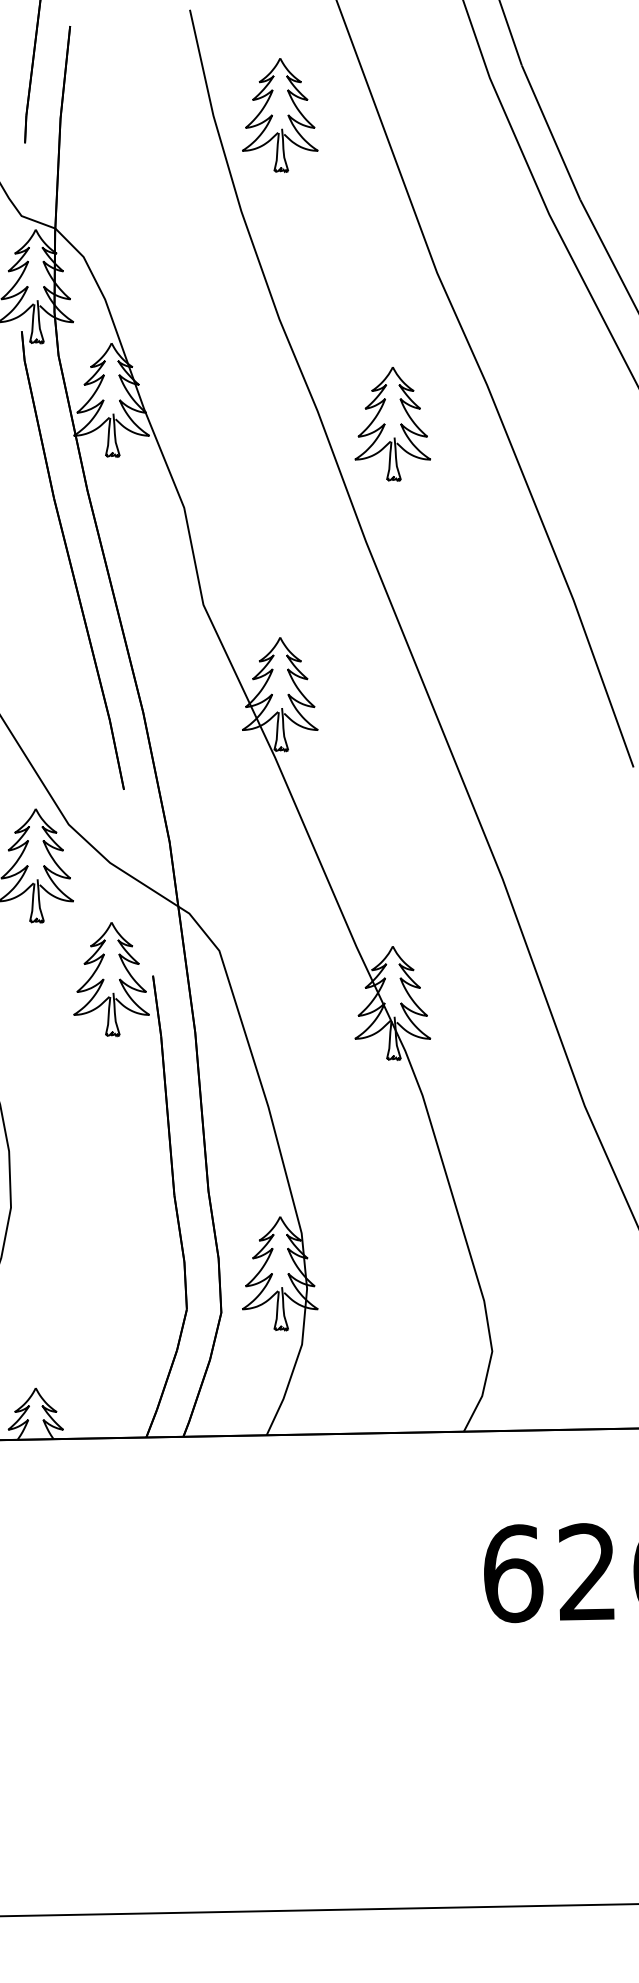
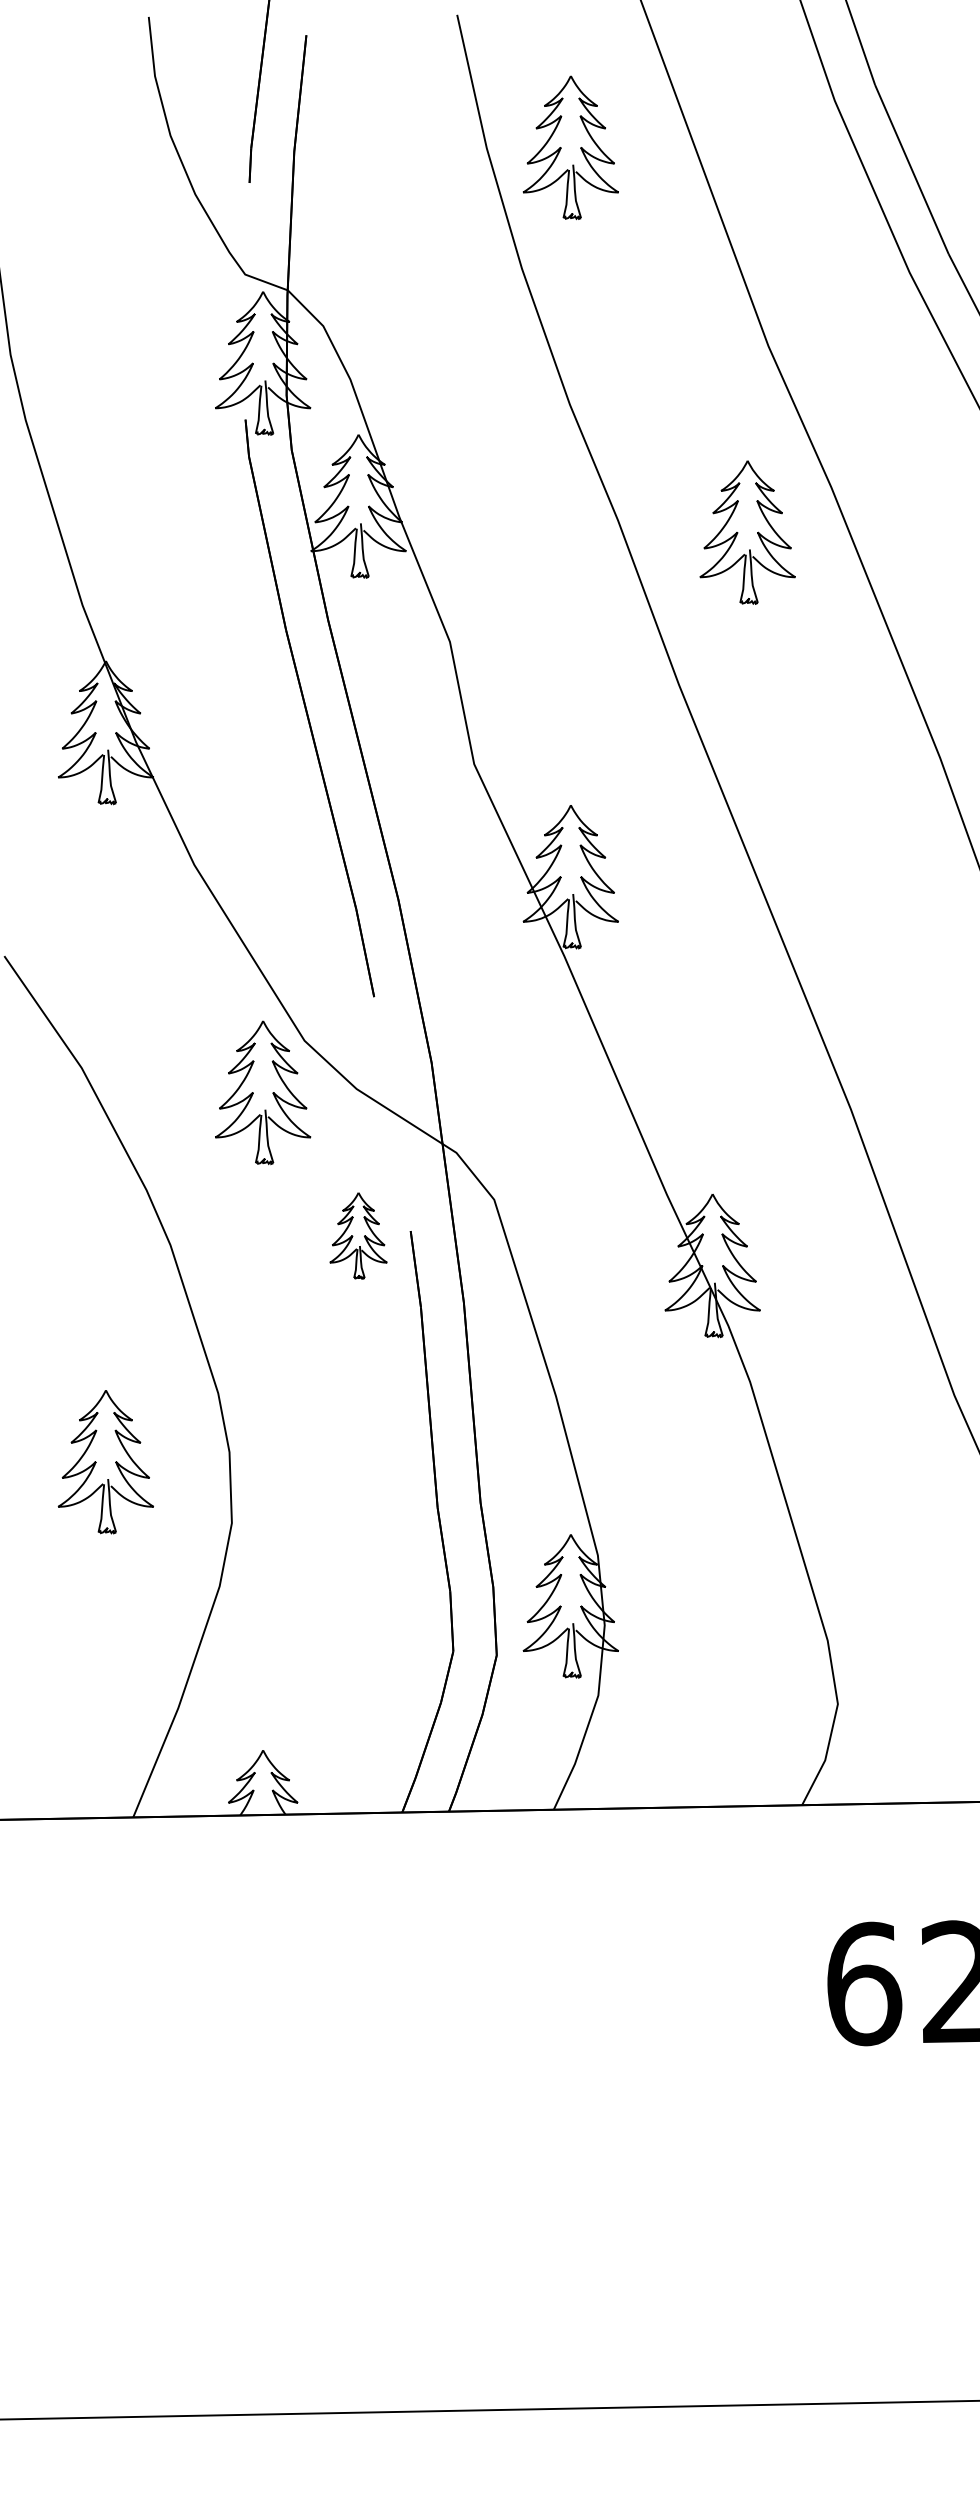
part: (392, 424) -> (747, 532), moved
part: (111, 979) -> (358, 1235), size x0.6

